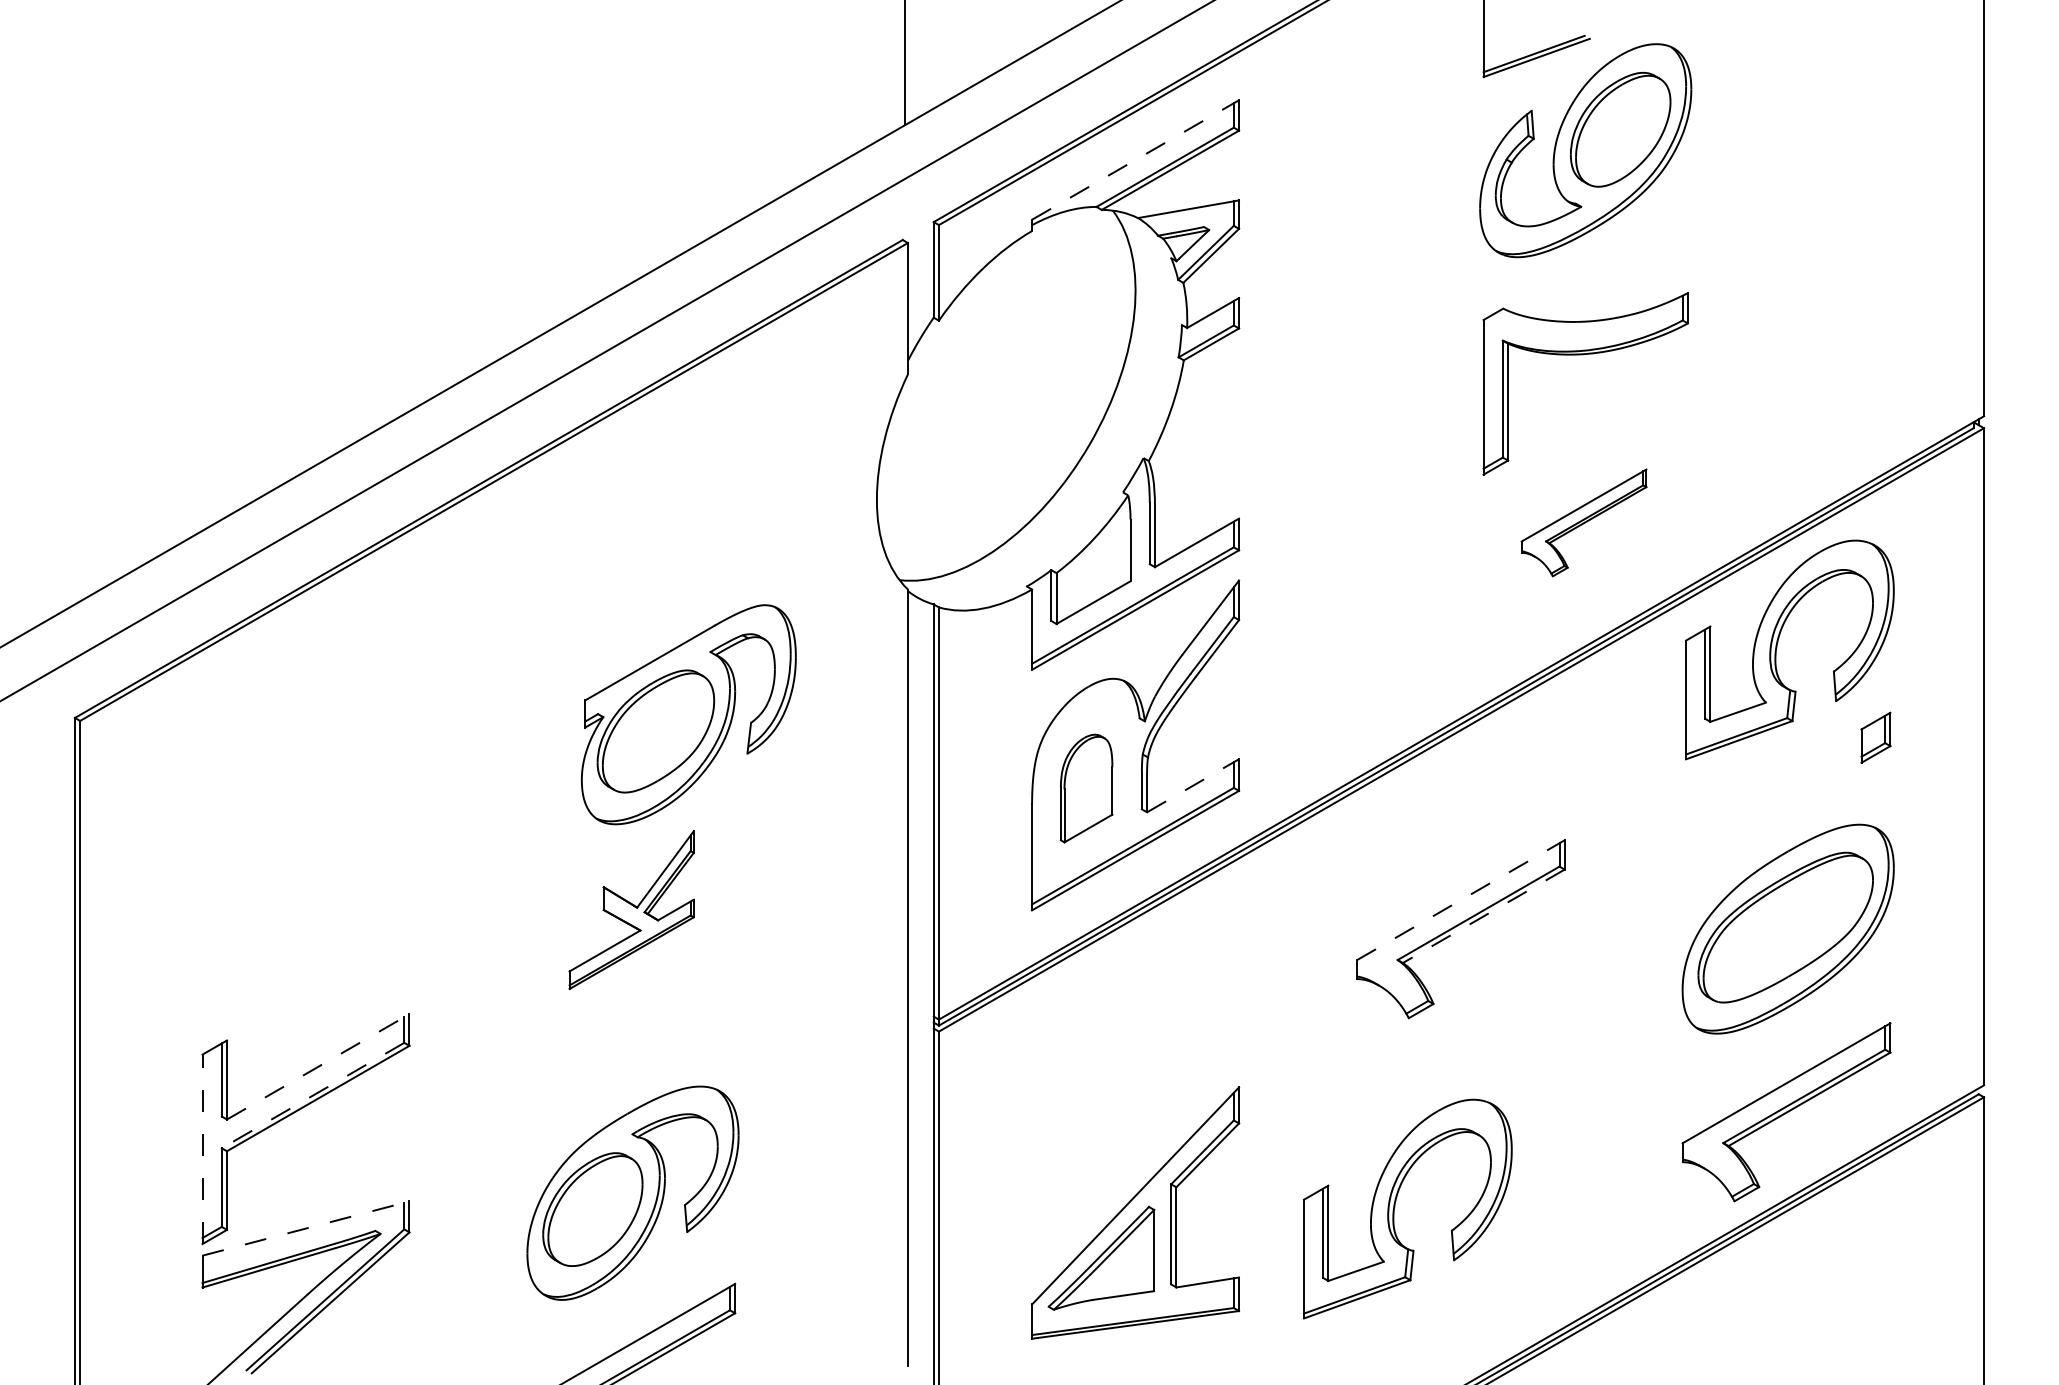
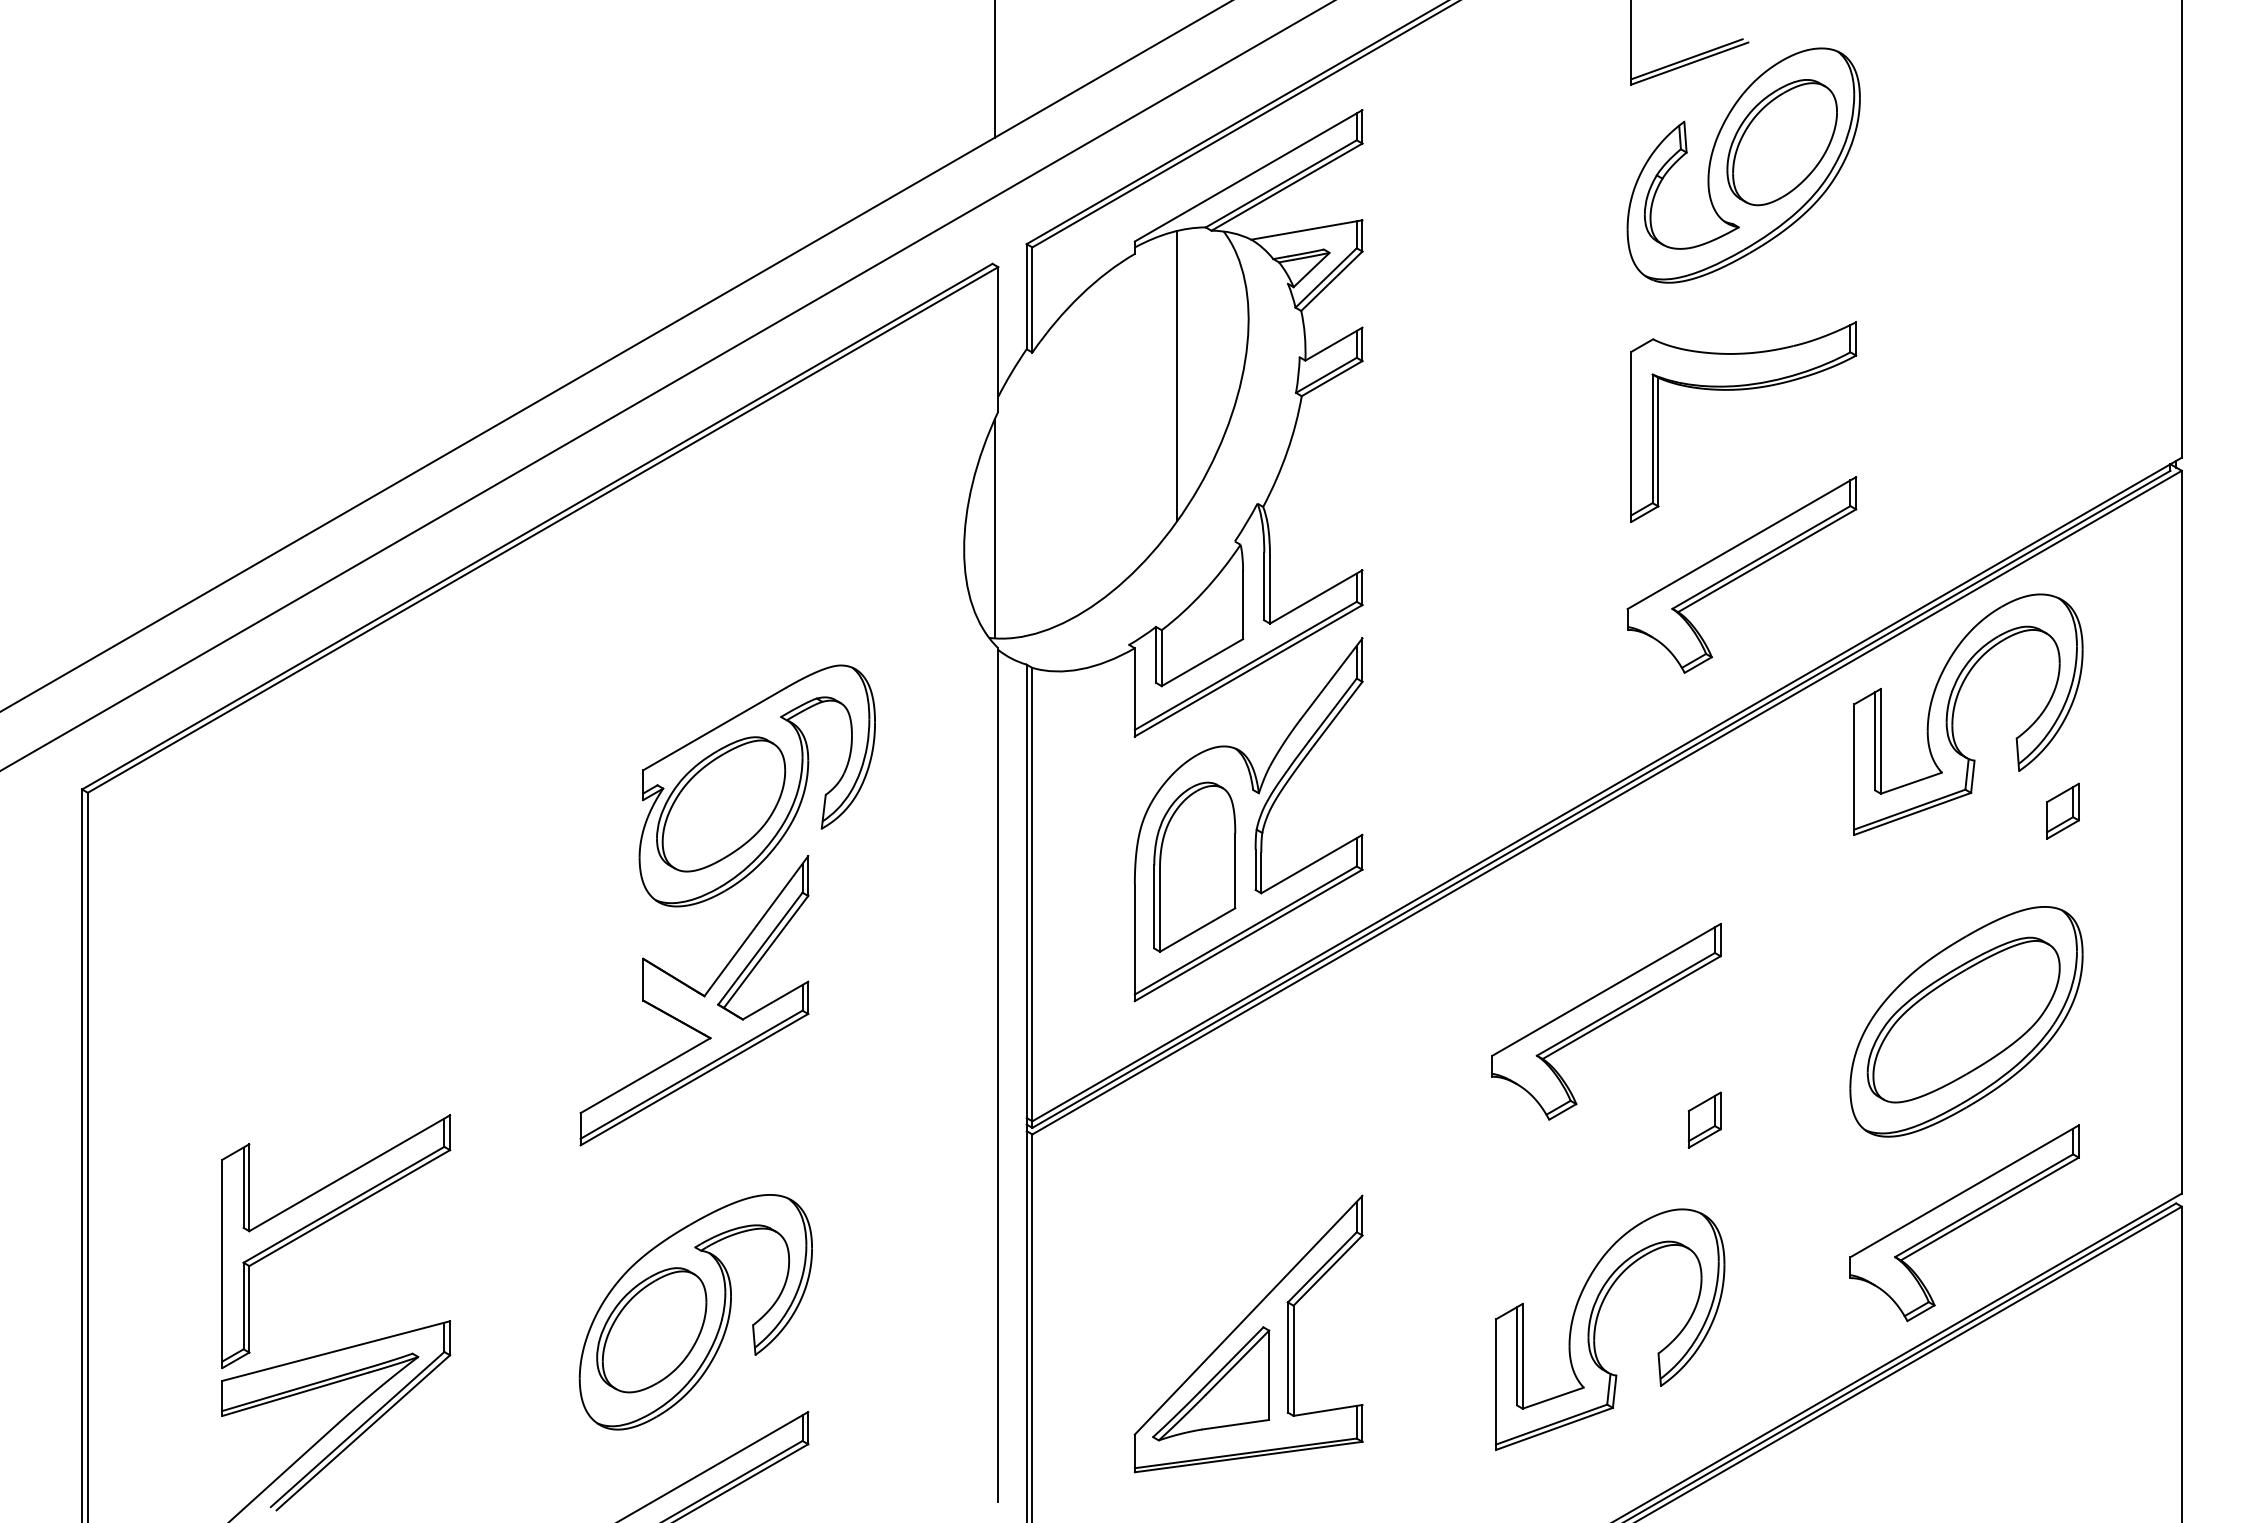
line: (1136, 159) -> (1249, 175), dashed -> solid
line: (1070, 341) -> (1177, 375), added
line: (905, 480) -> (995, 528), added
part: (1583, 522) -> (1741, 574), size x1.67
line: (1193, 785) -> (1312, 863), dashed -> solid
part: (1086, 787) -> (1194, 866), size x1.43
line: (1460, 899) -> (1606, 989), dashed -> solid
part: (631, 909) -> (694, 1000), size x1.67
line: (1483, 916) -> (1631, 1007), dashed -> solid
part: (1550, 1017) -> (1704, 1119), added
line: (318, 1067) -> (349, 1173), dashed -> solid
line: (313, 1095) -> (344, 1204), dashed -> solid
line: (202, 1148) -> (222, 1263), dashed -> solid
part: (1395, 1206) -> (1596, 1326), moved
line: (306, 1228) -> (336, 1351), dashed -> solid

